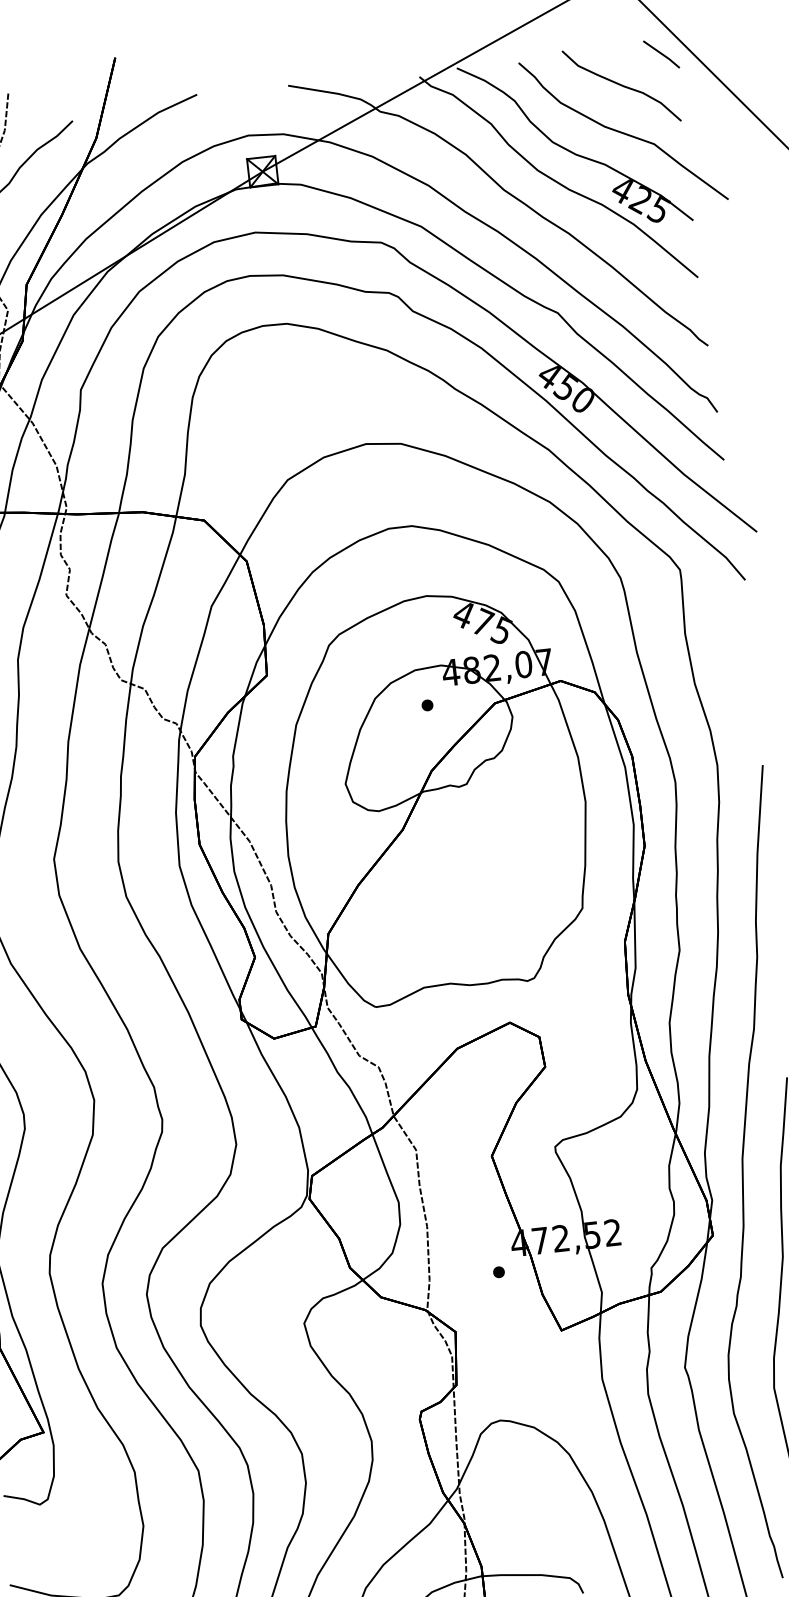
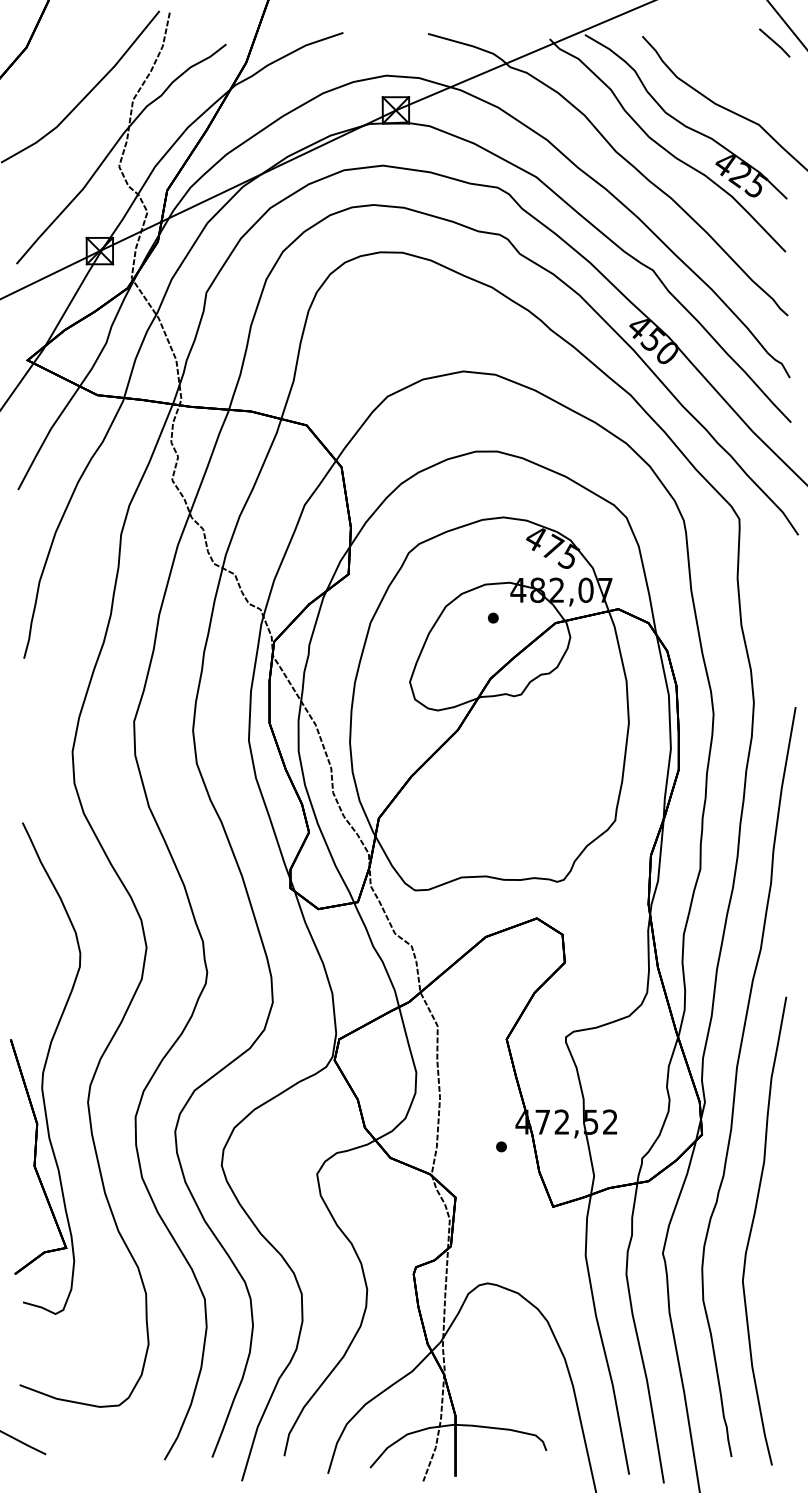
curve: (621, 85) -> (734, 67), removed

